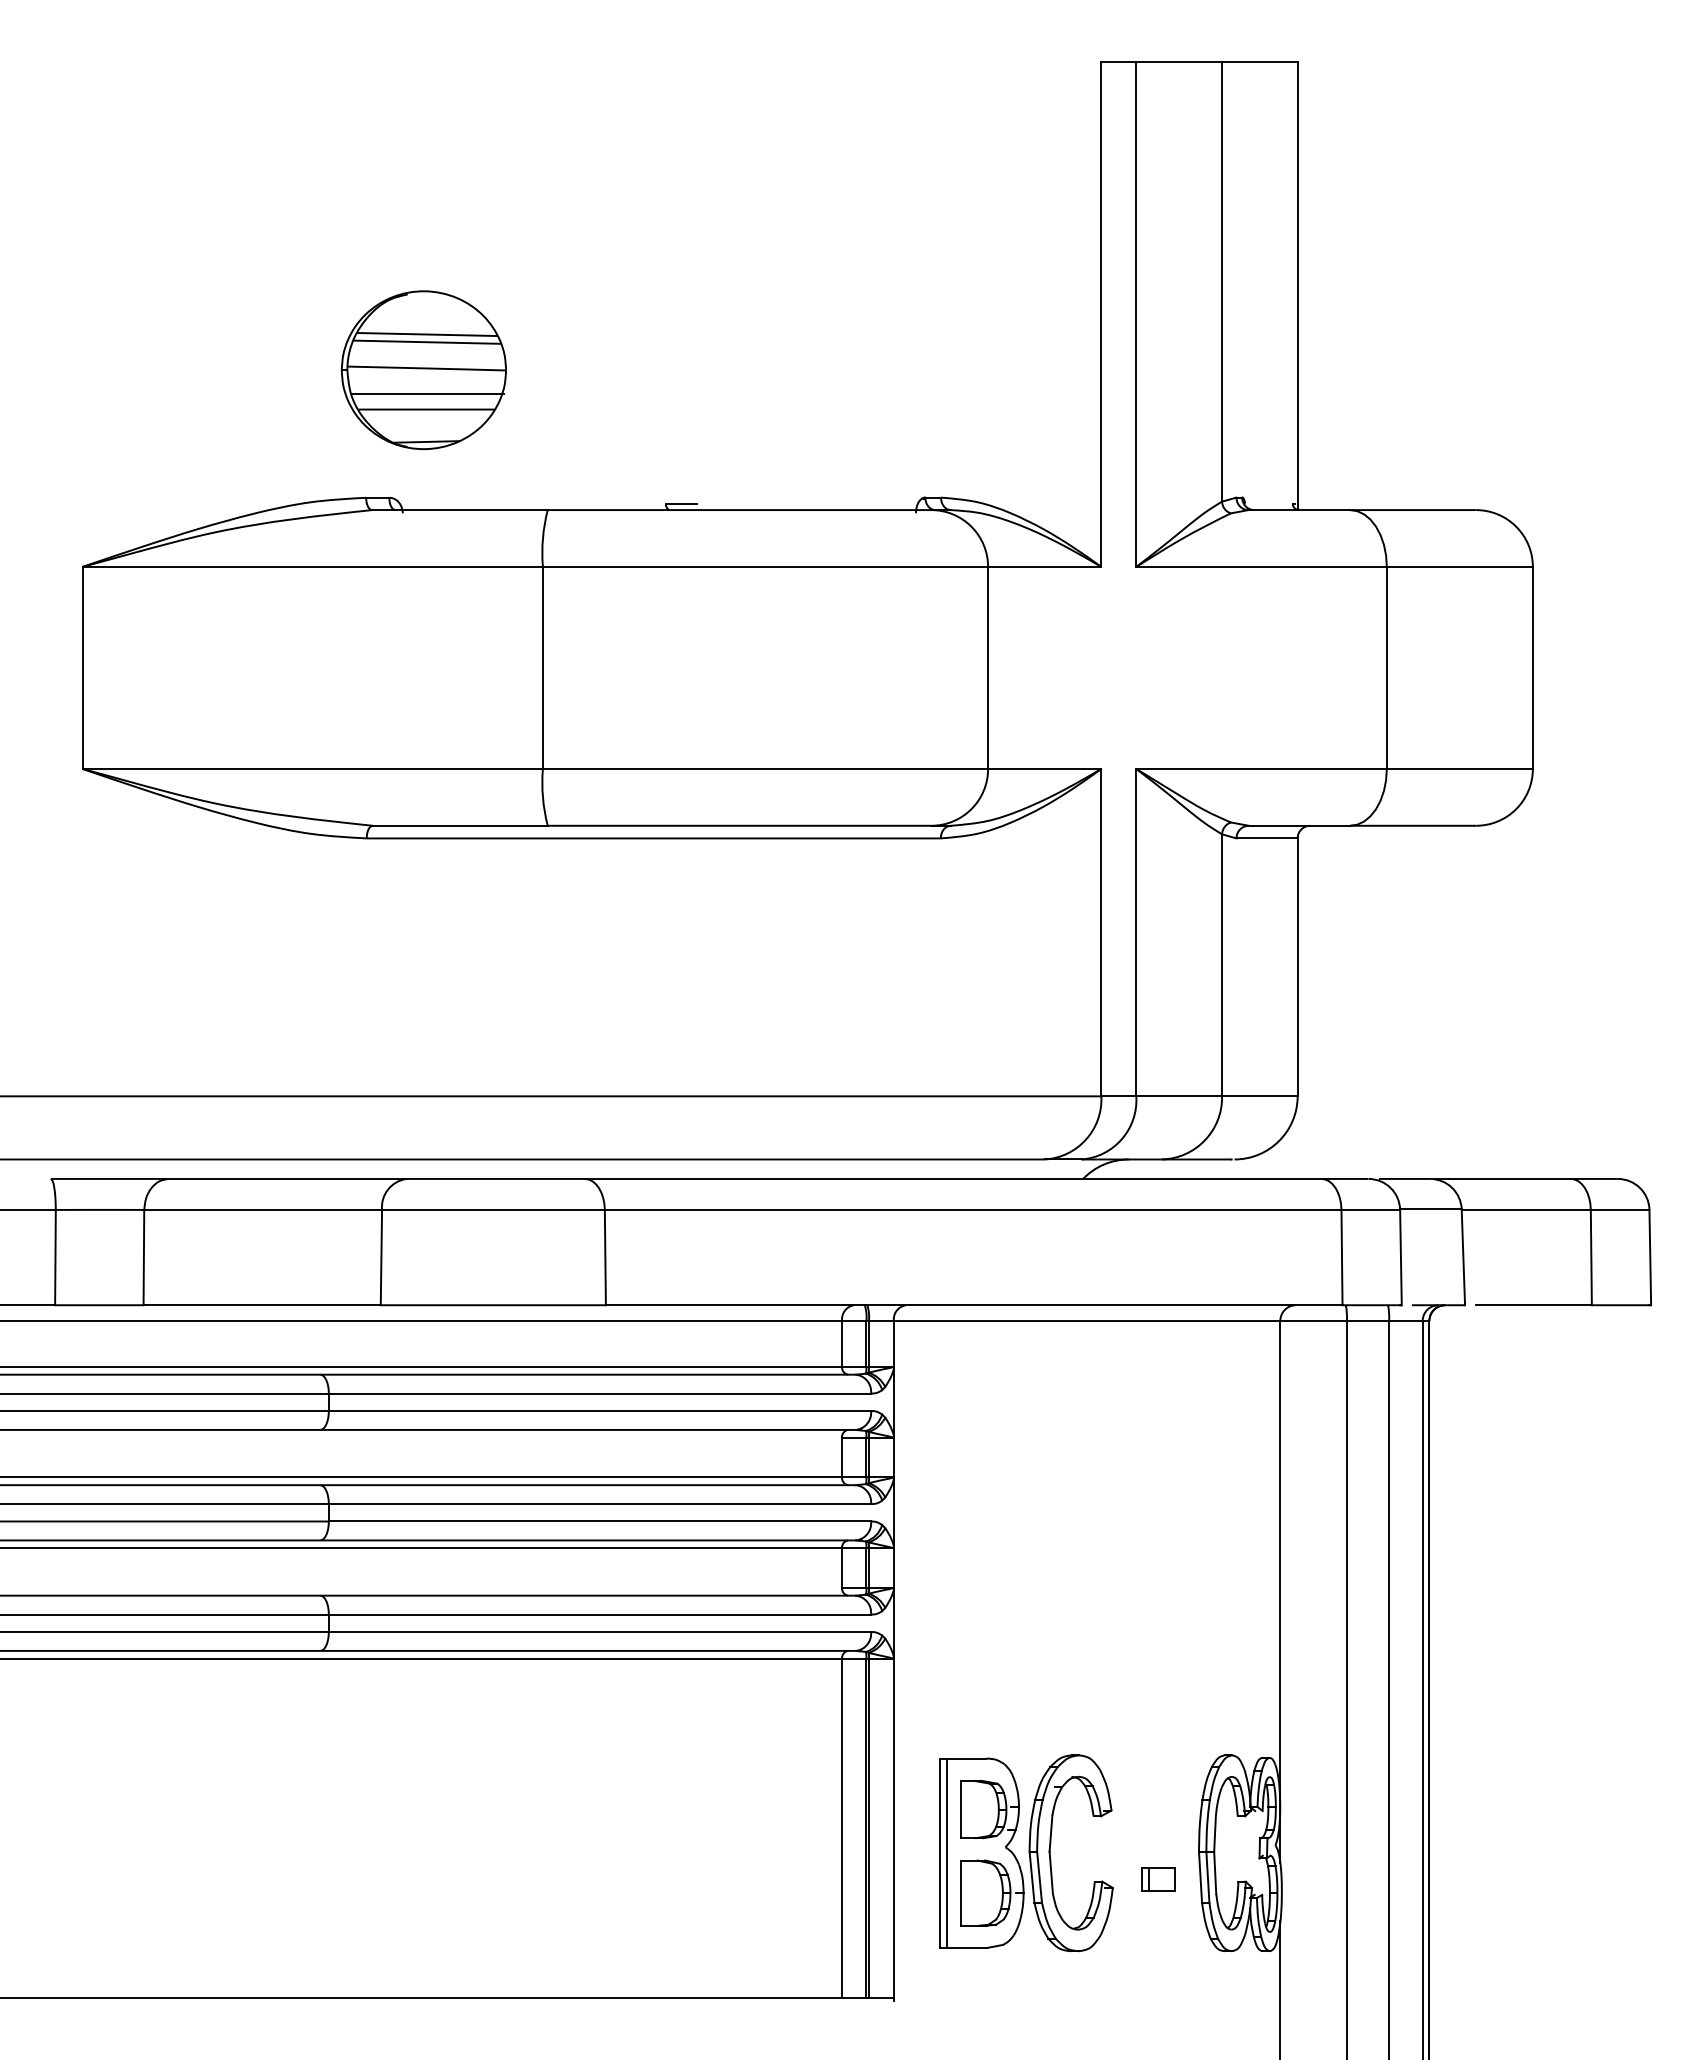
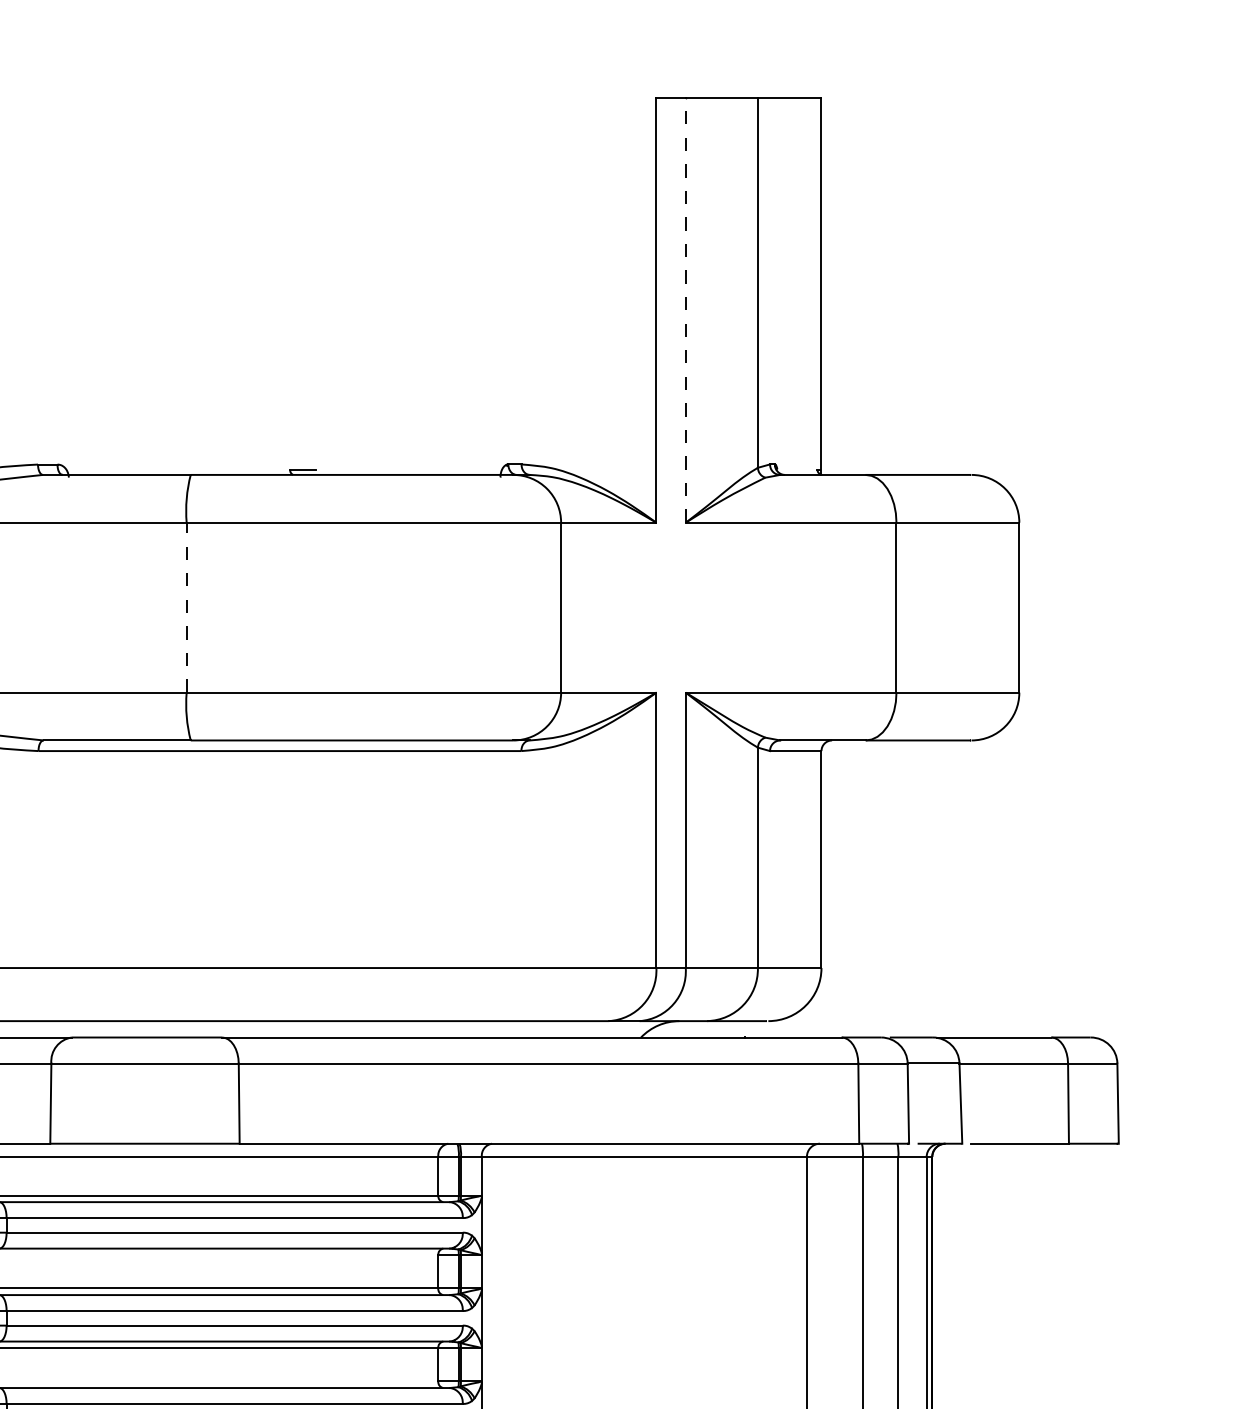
line: (1136, 314) -> (685, 310), solid -> dashed
part: (423, 369) -> (86, 356), removed
line: (542, 667) -> (186, 607), solid -> dashed

